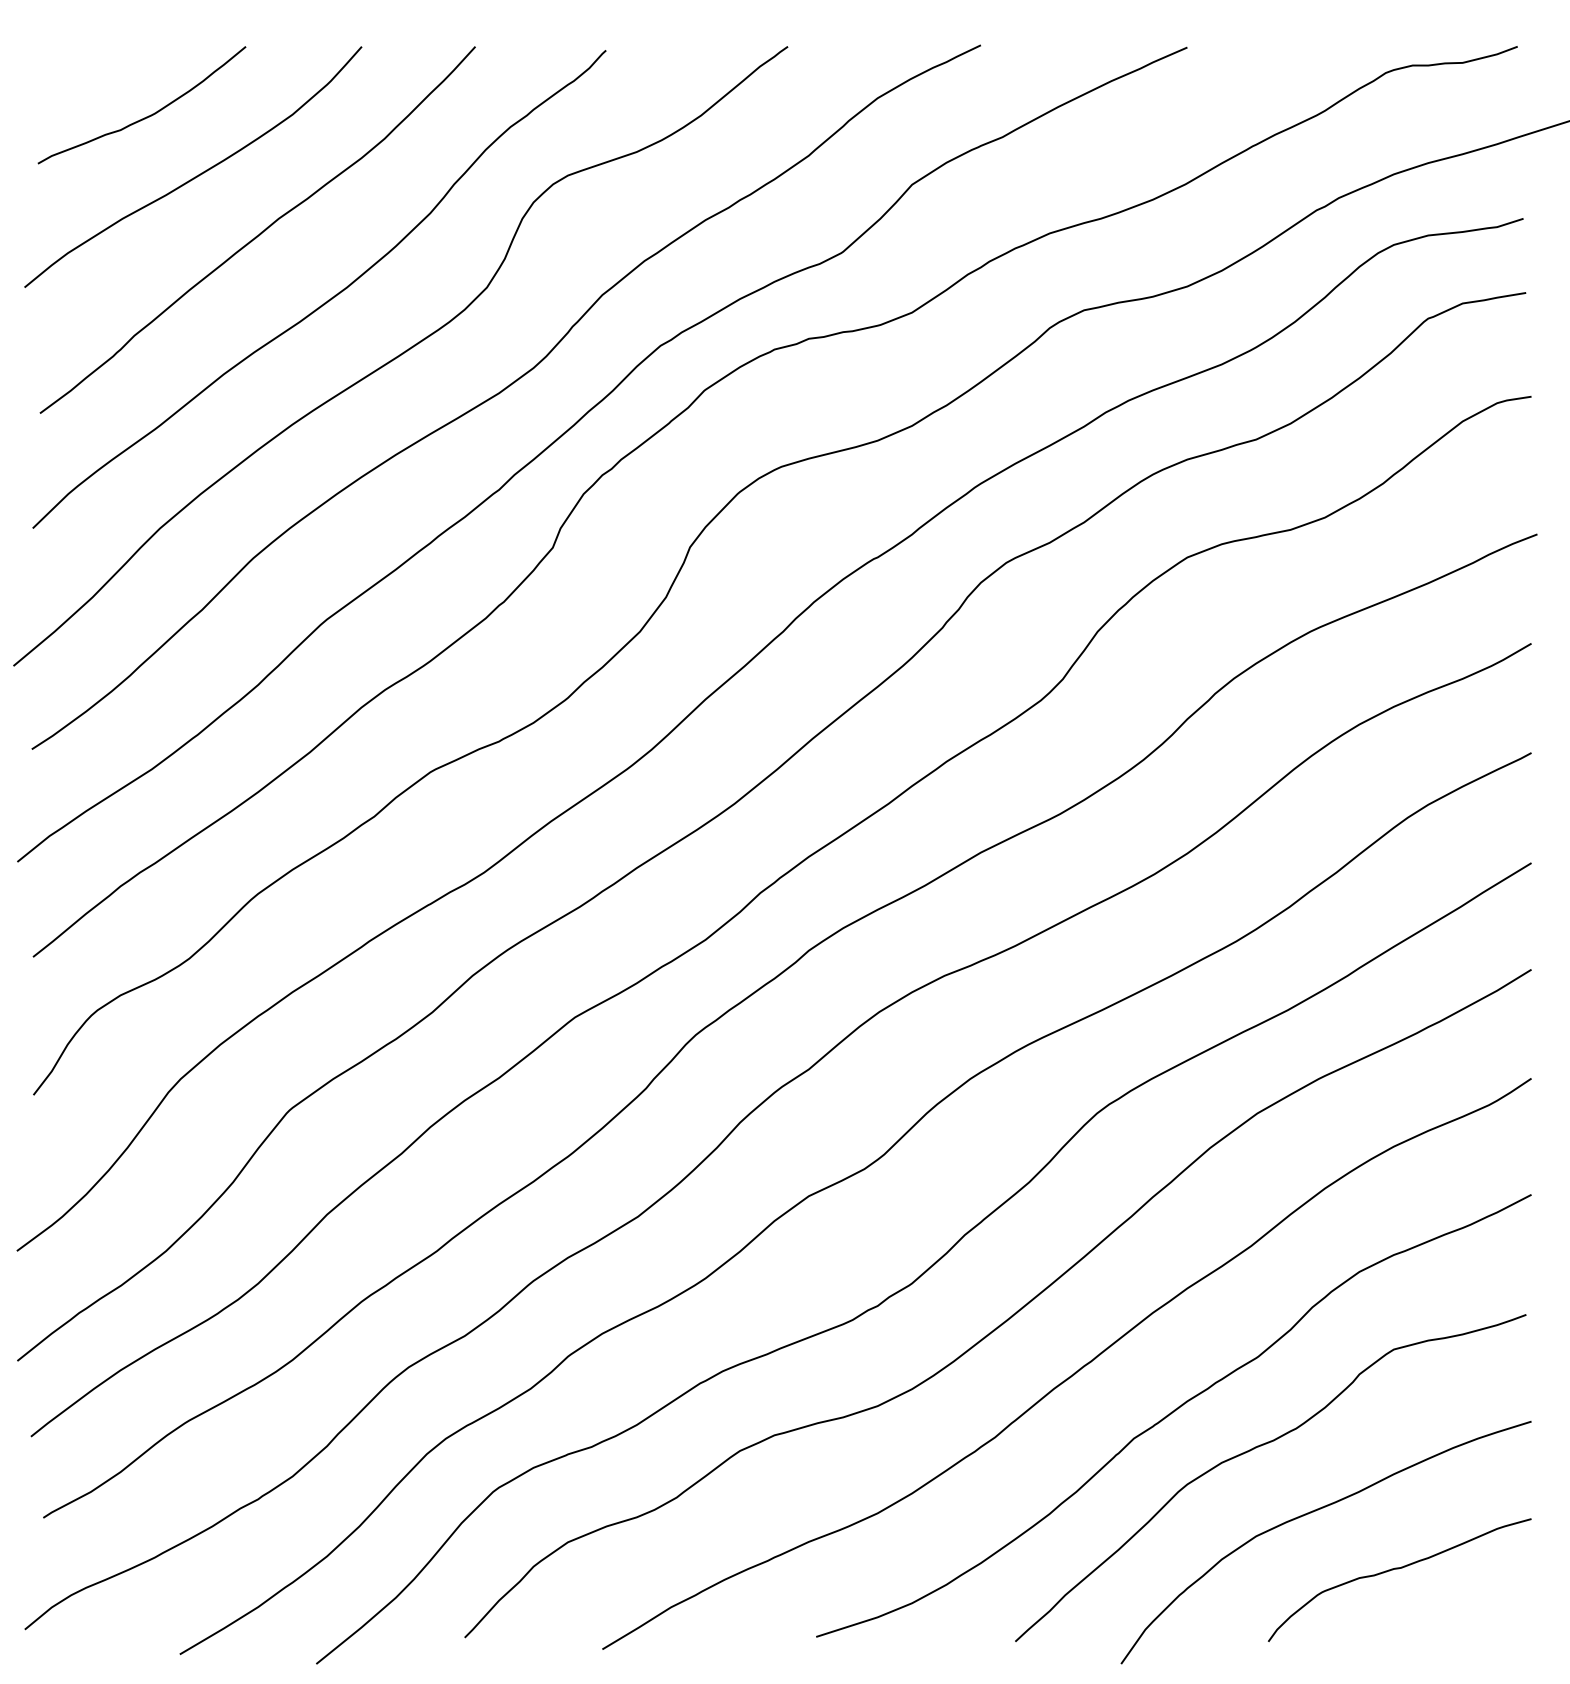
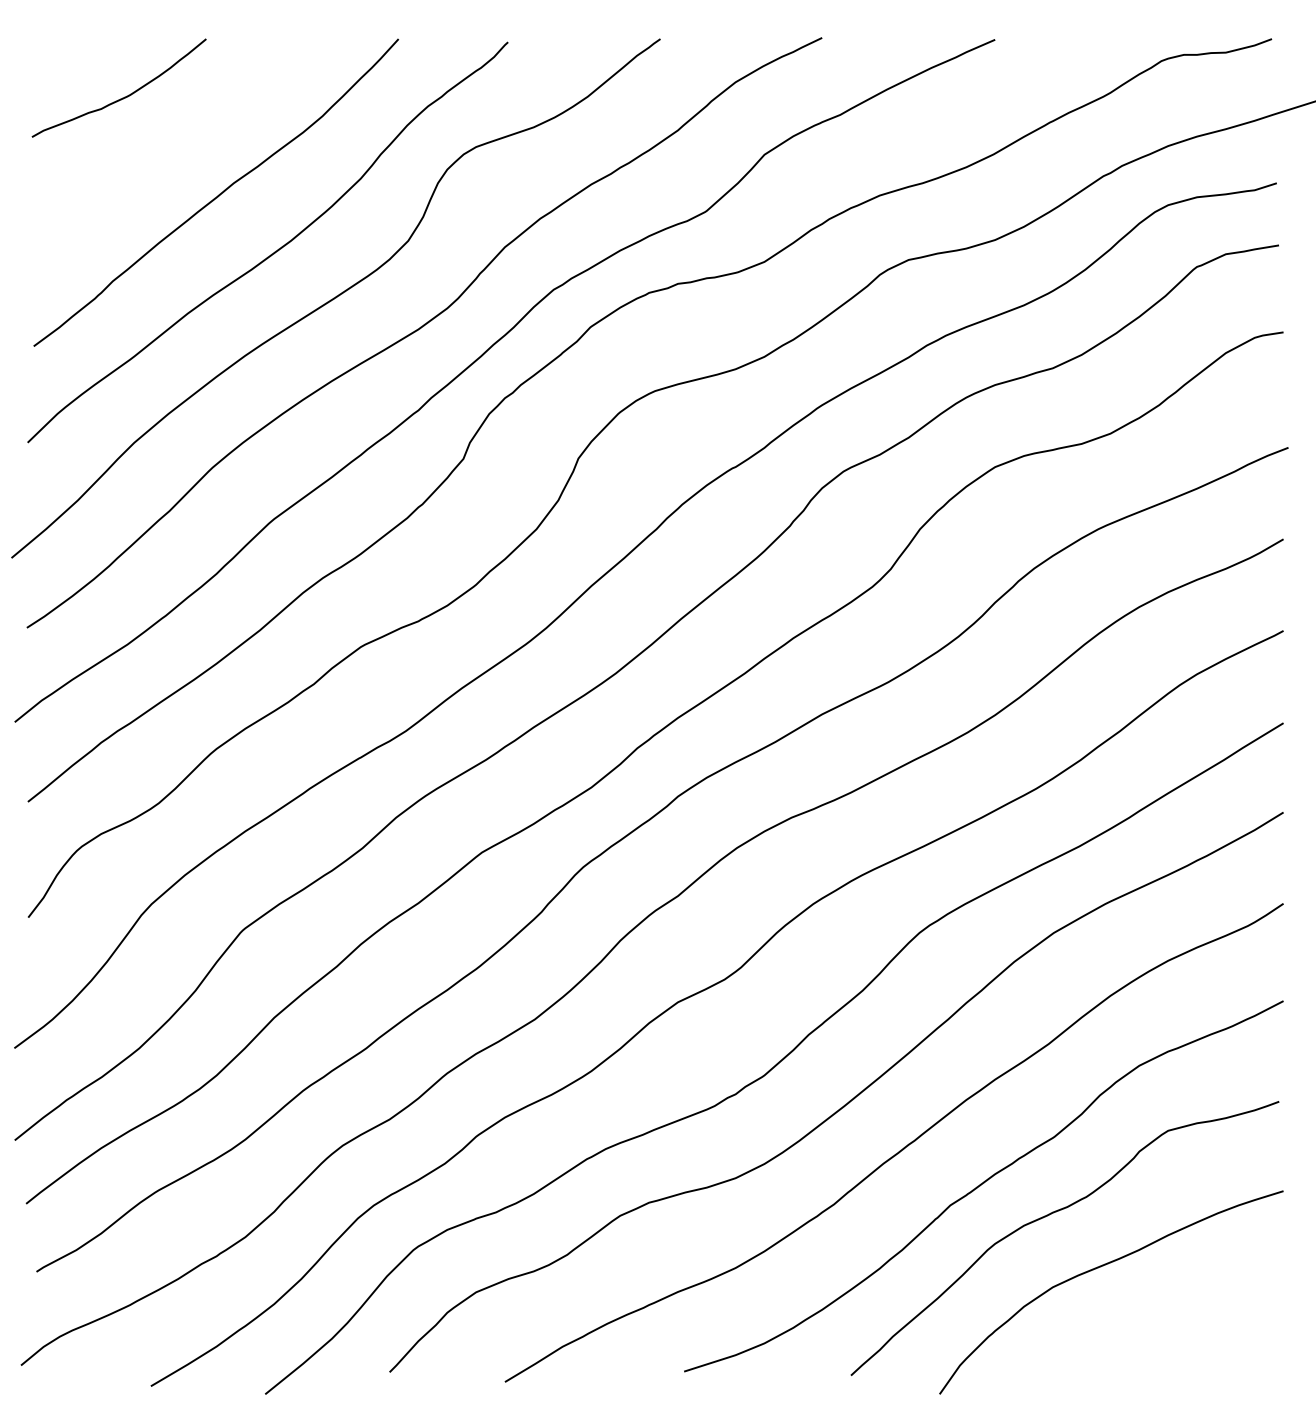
curve: (197, 174) -> (165, 146), removed
curve: (1397, 1569) -> (1171, 1315), removed

